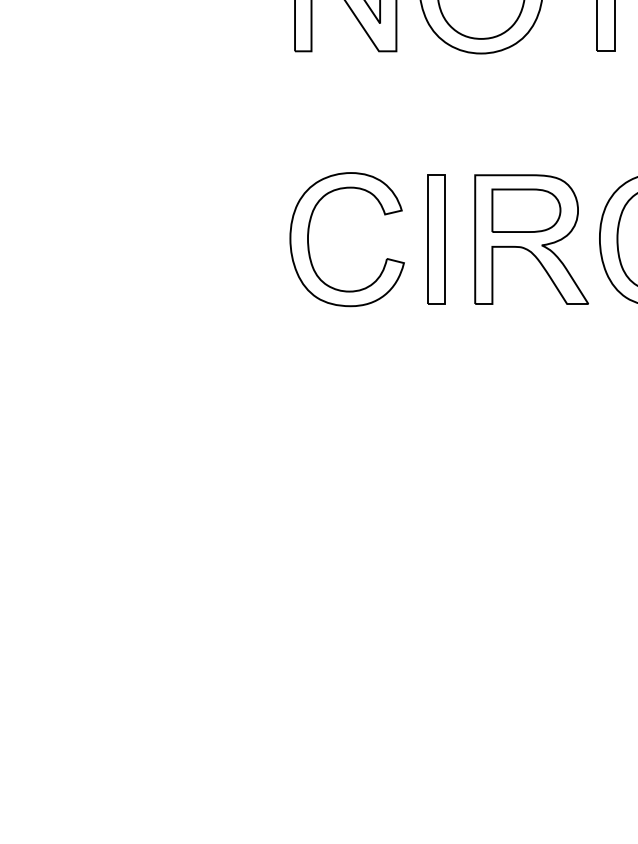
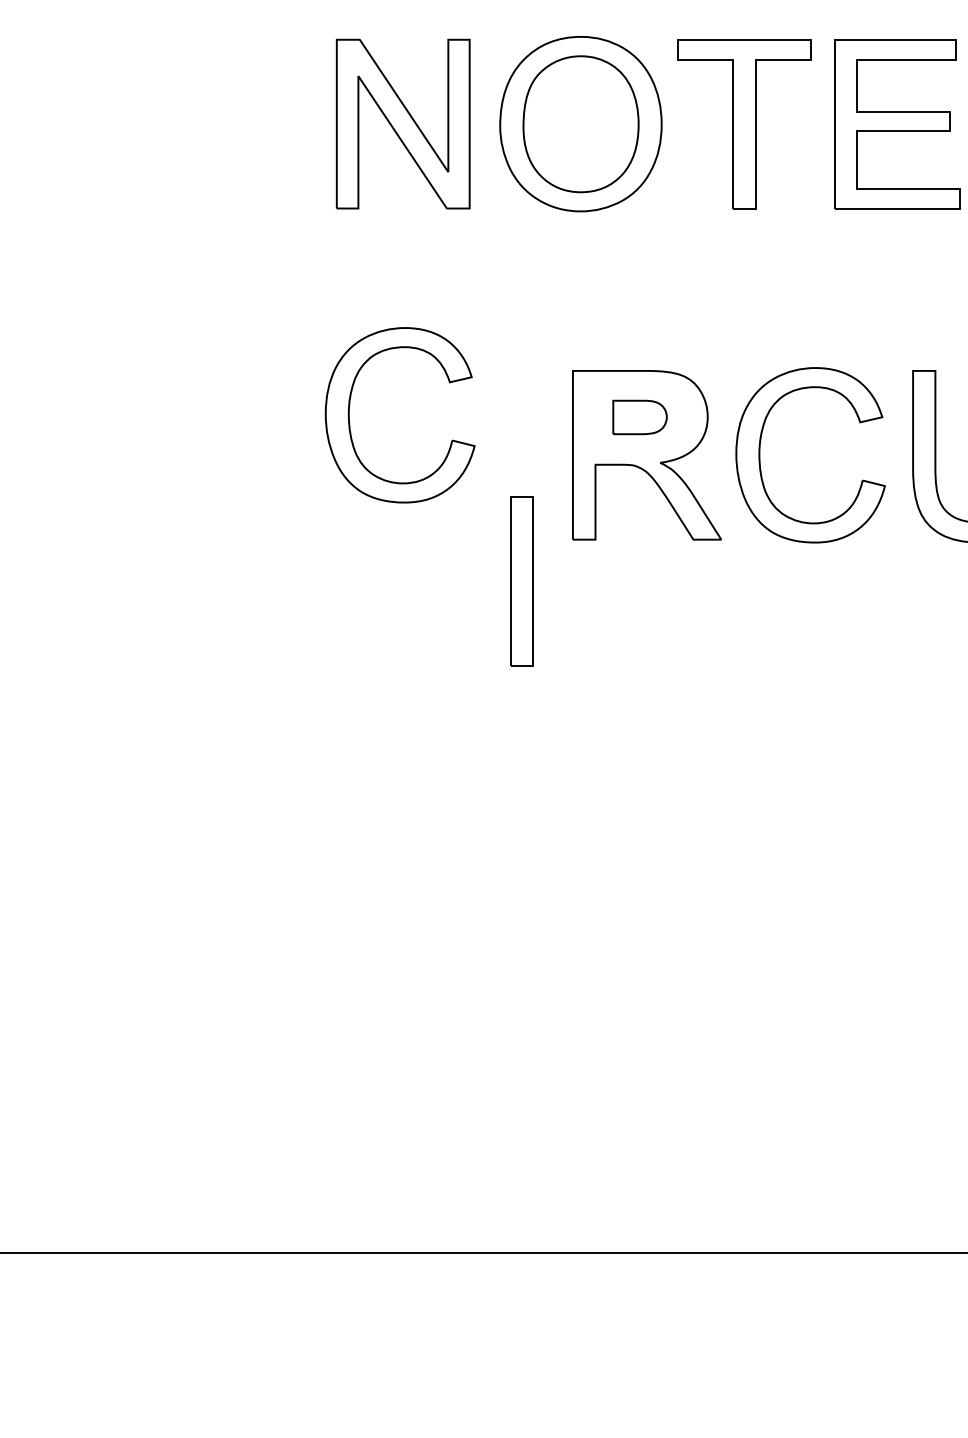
part: (525, 210) -> (639, 417), size x0.6
part: (435, 239) -> (521, 581), moved
part: (309, 245) -> (350, 423), moved

